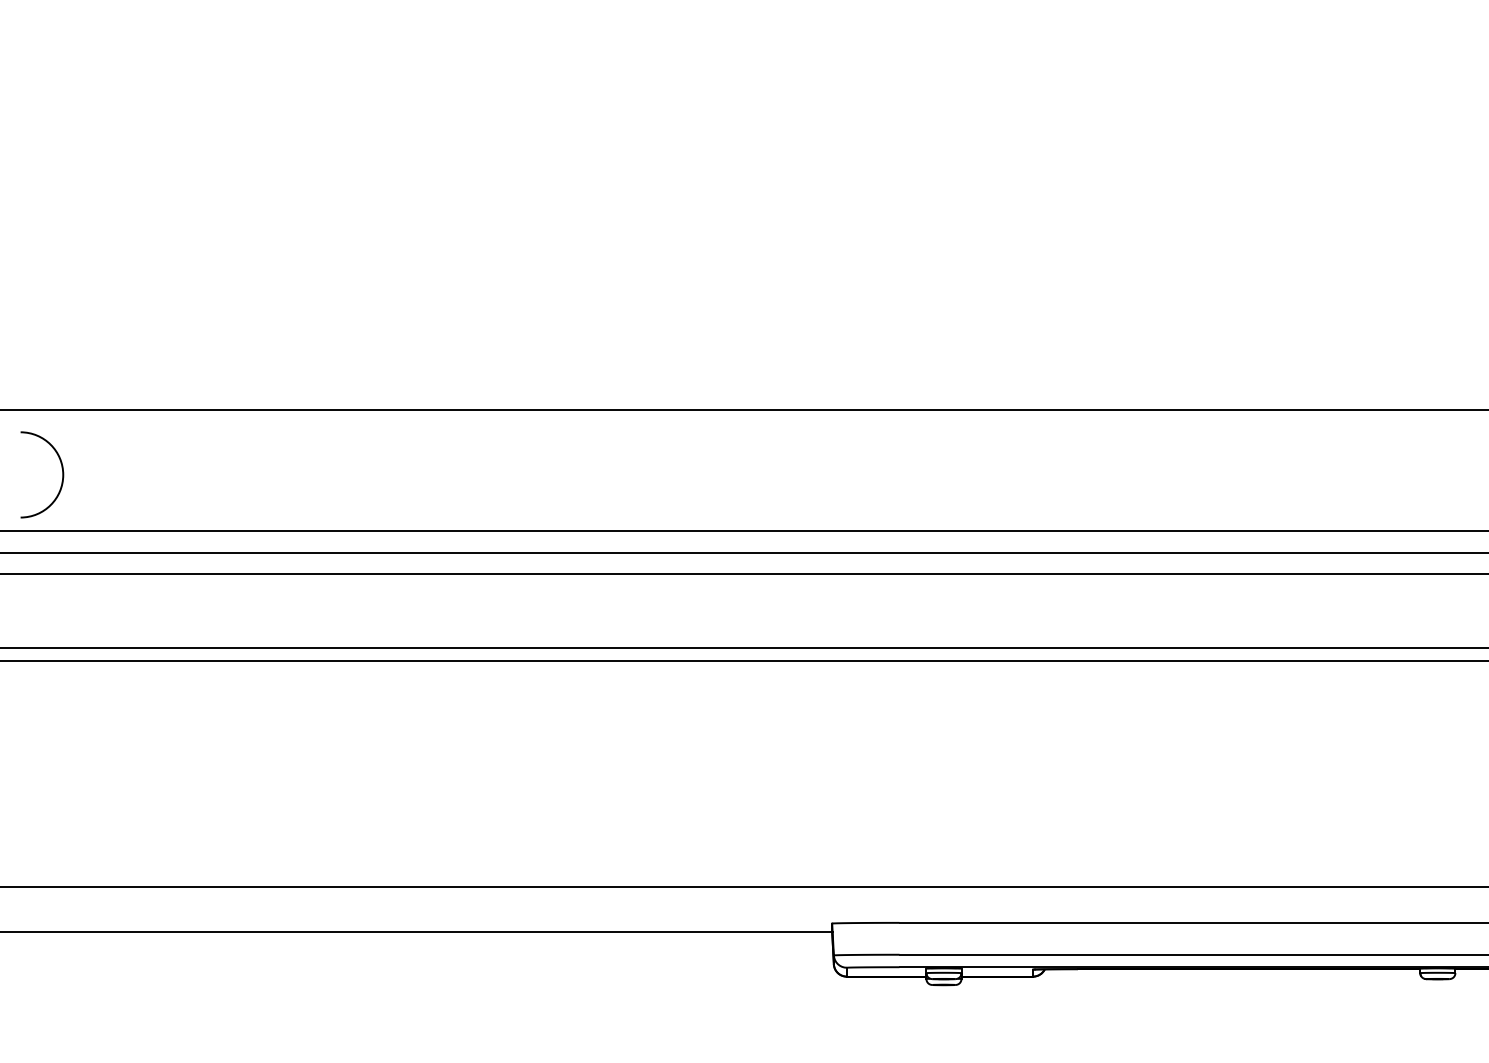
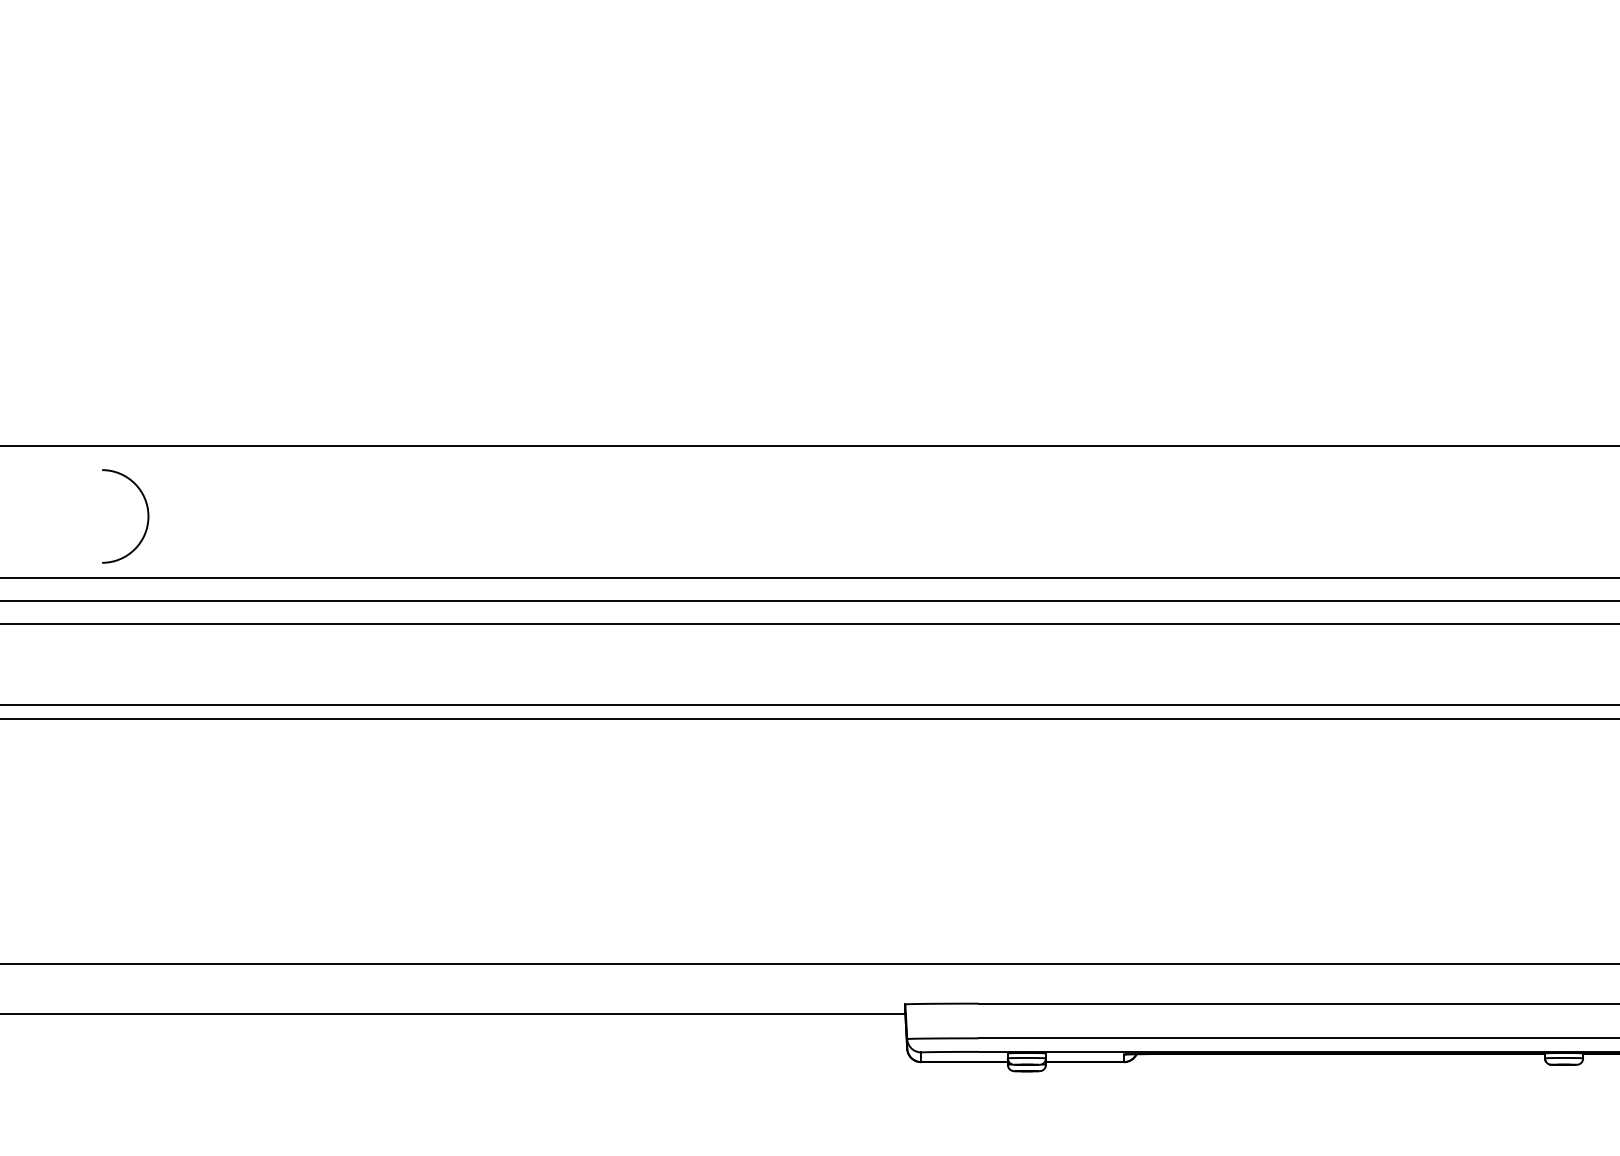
arc: (61, 468) -> (146, 509), moved

